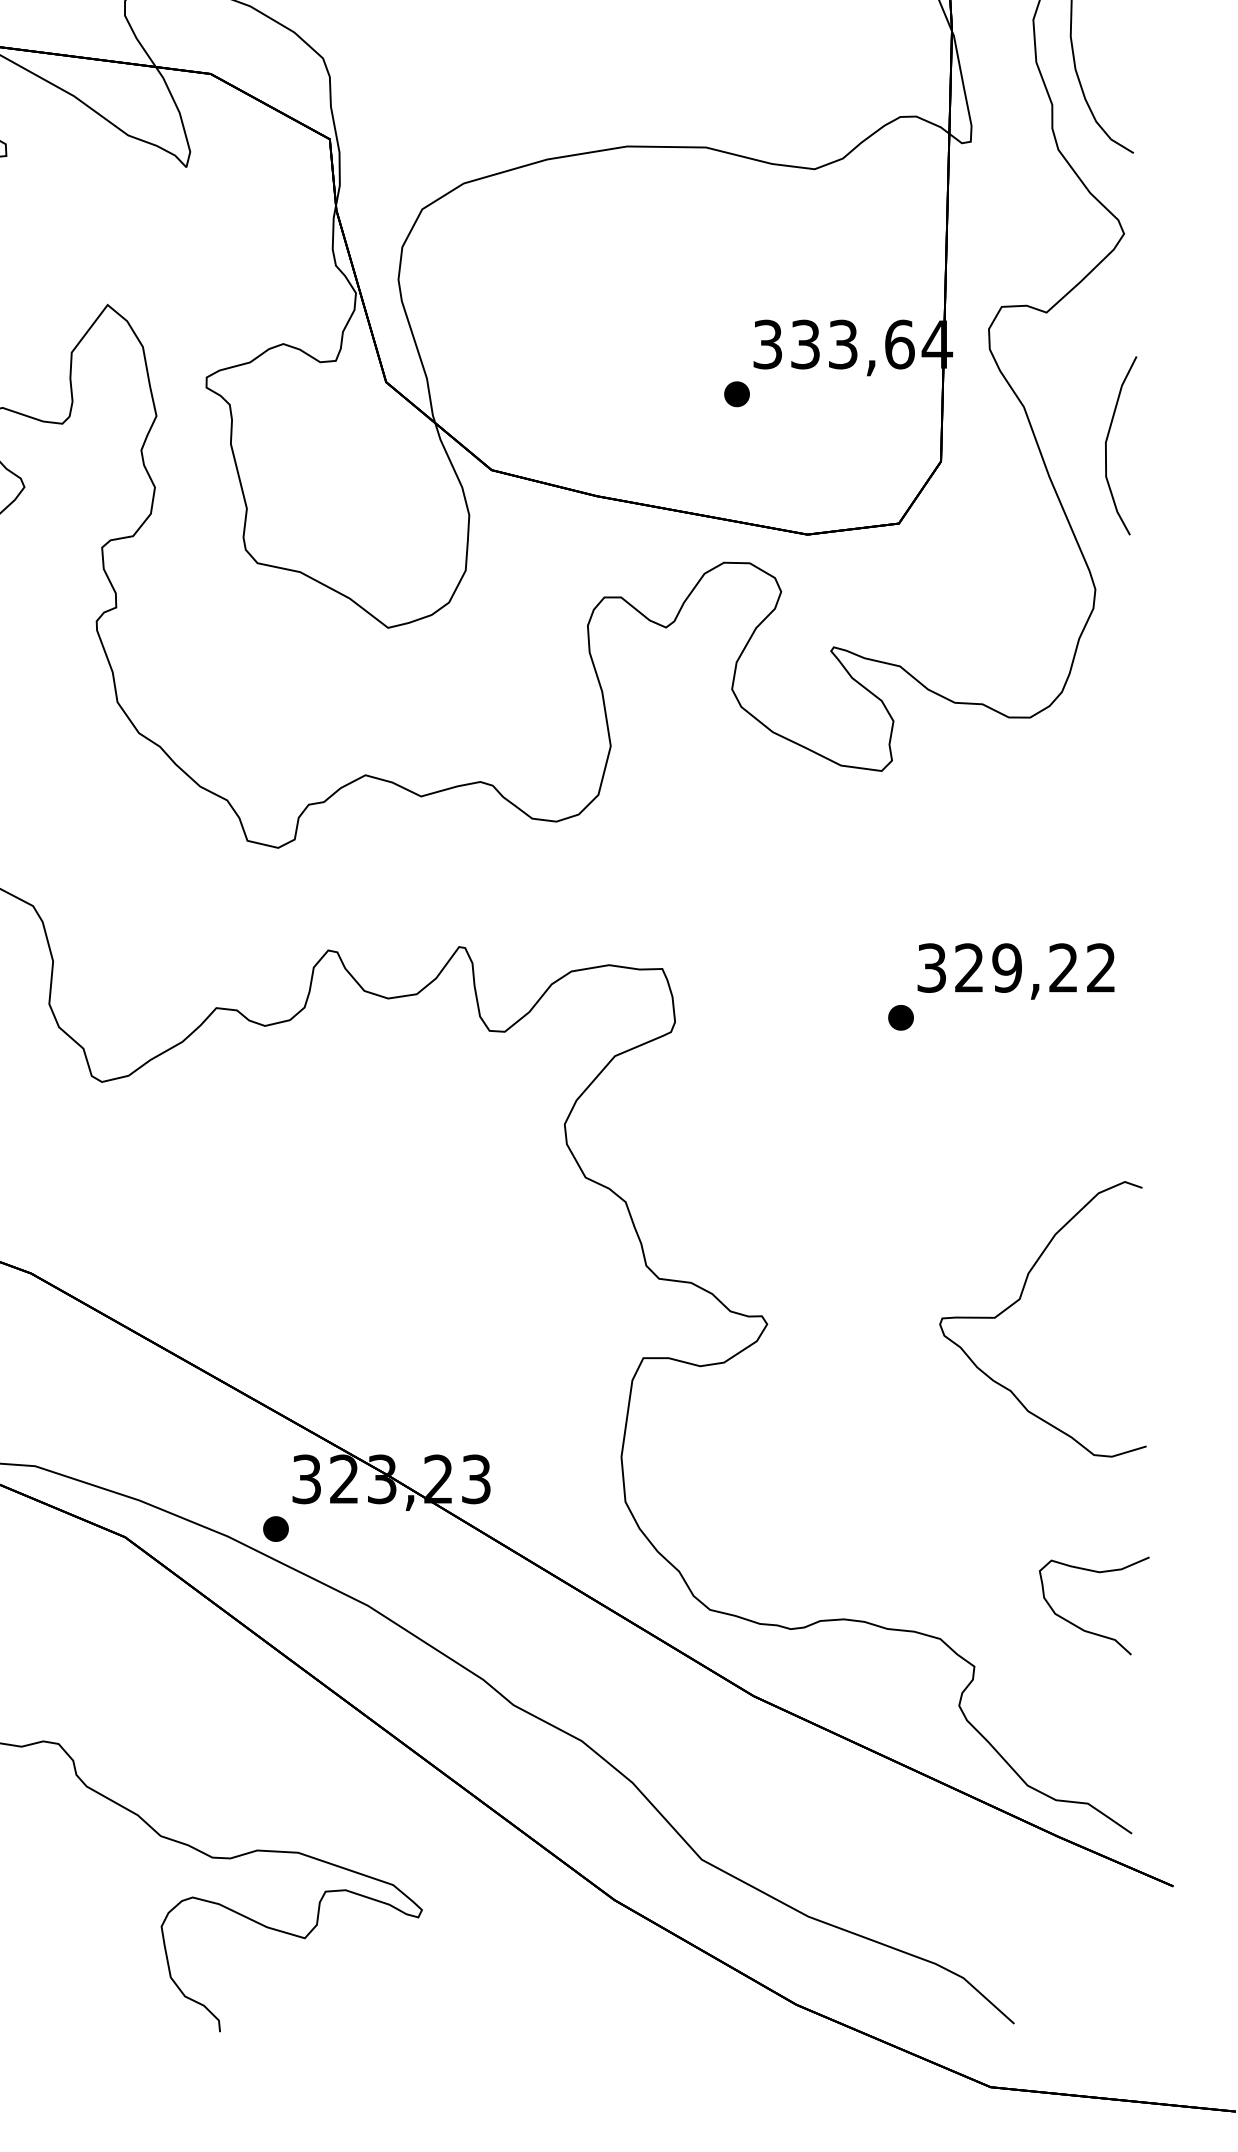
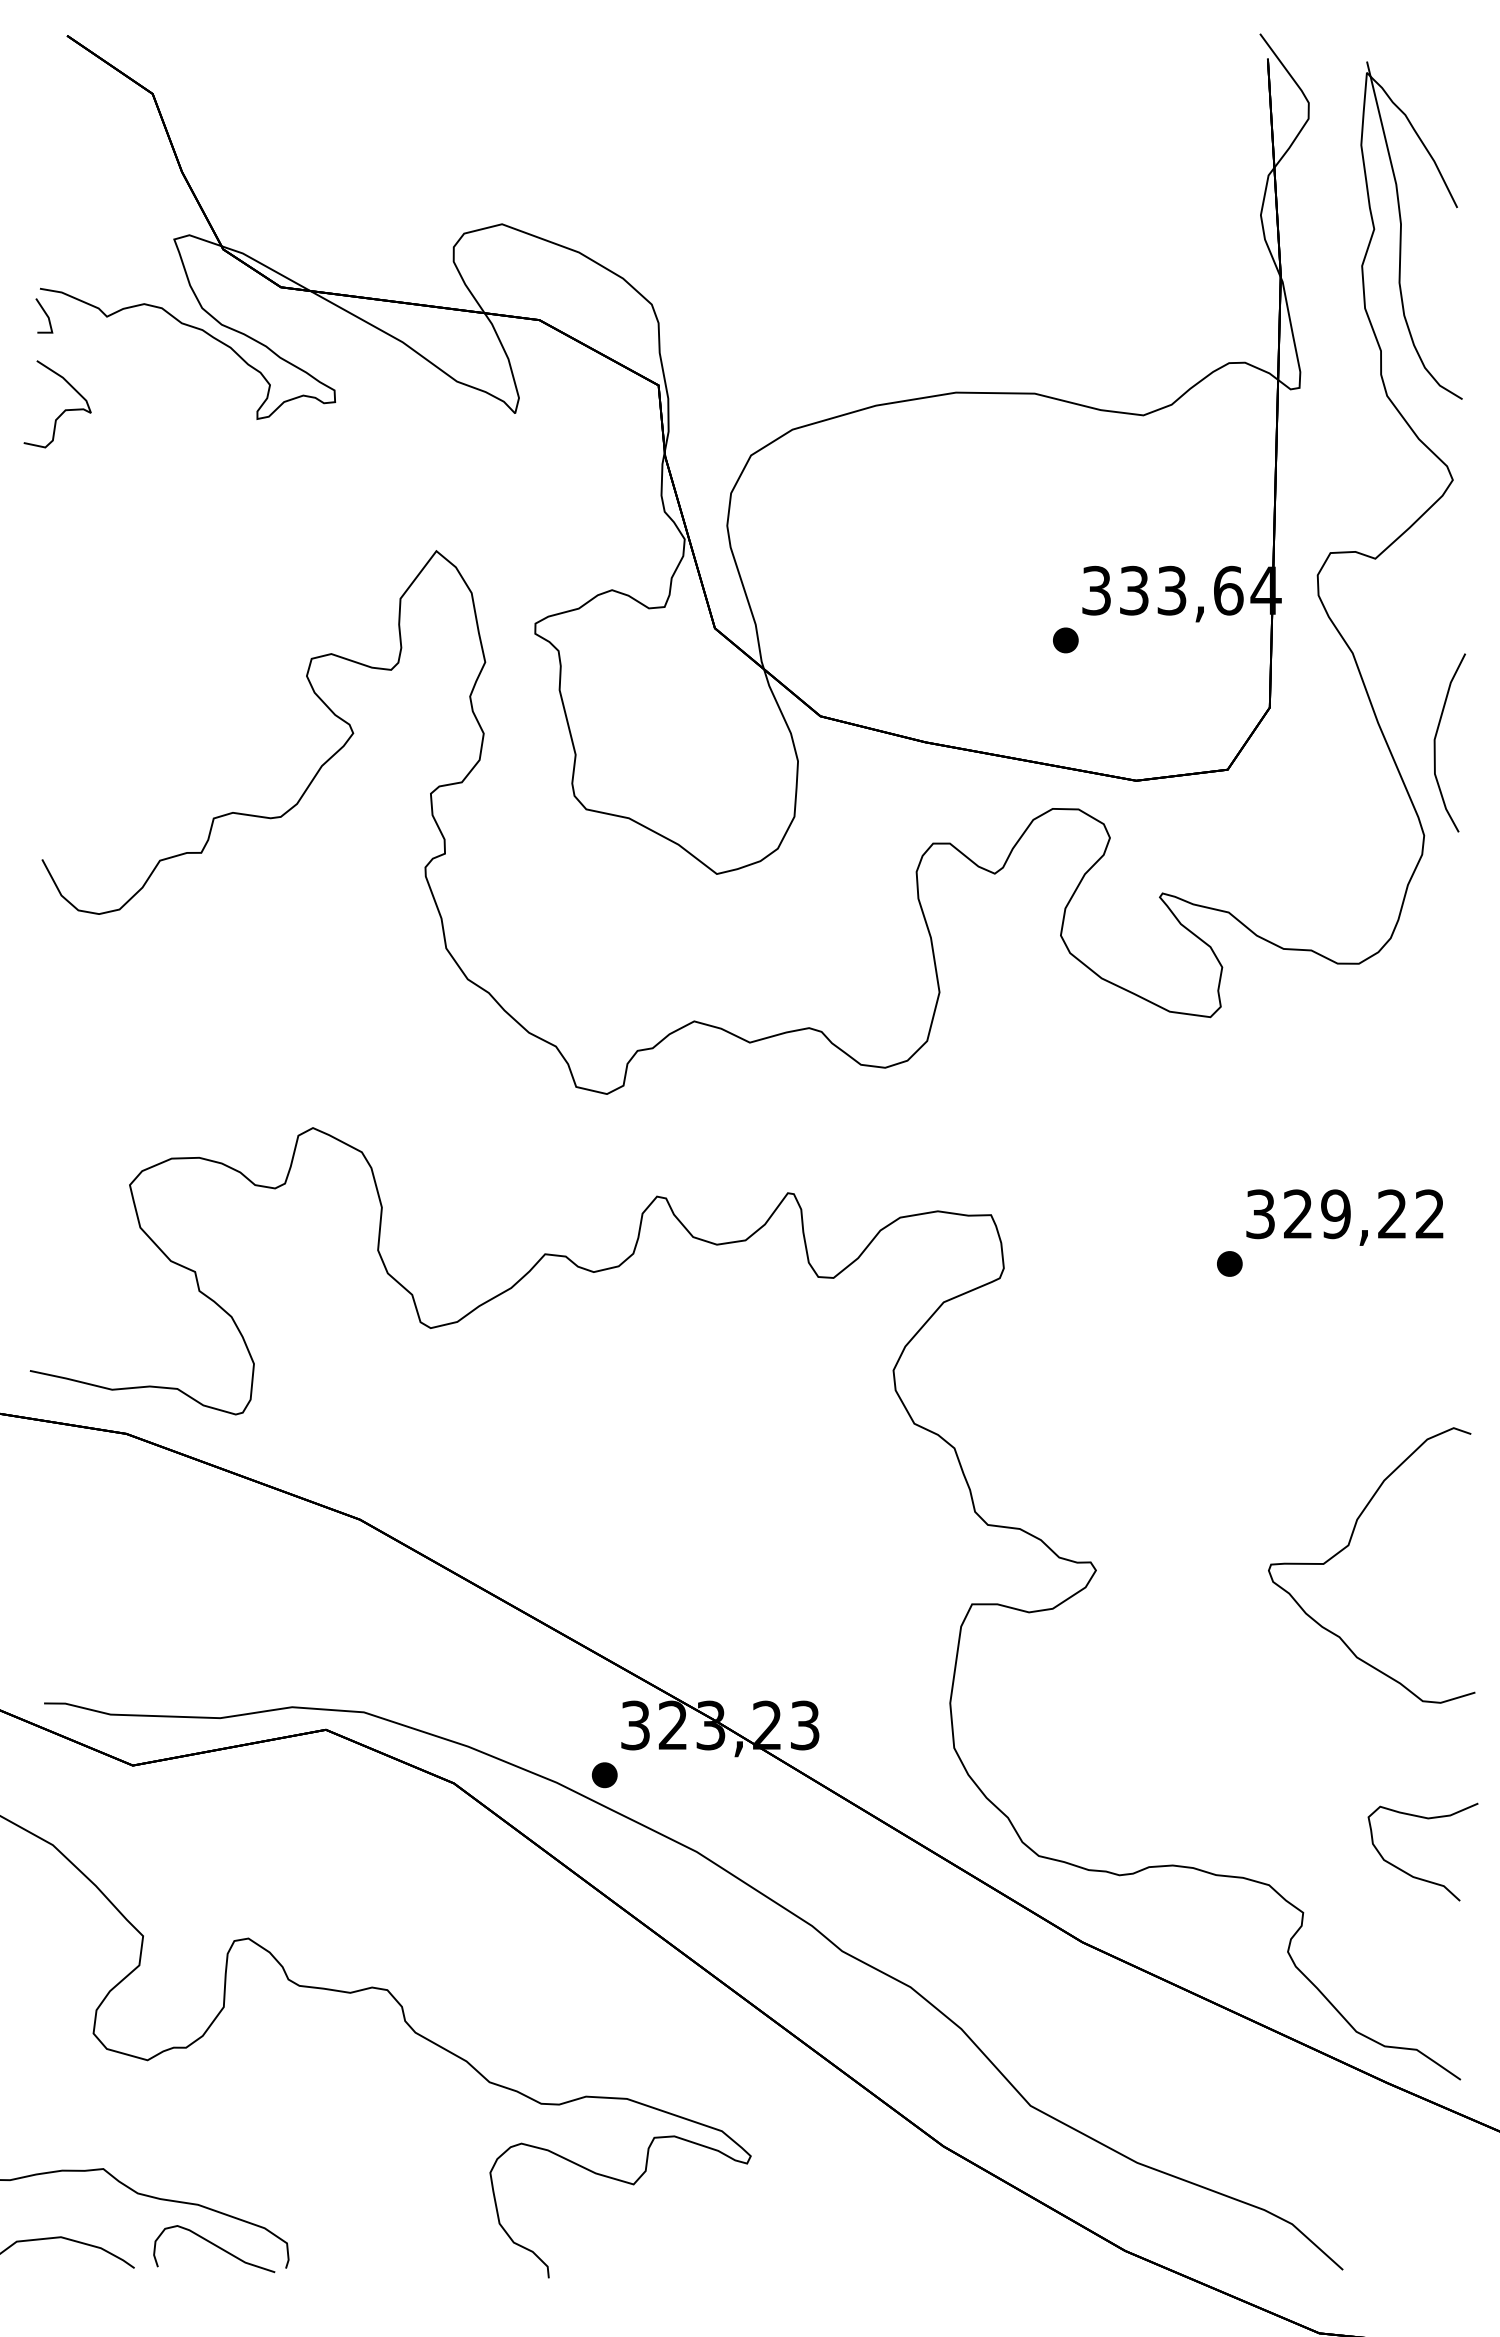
curve: (1107, 440) -> (1436, 737), moved

